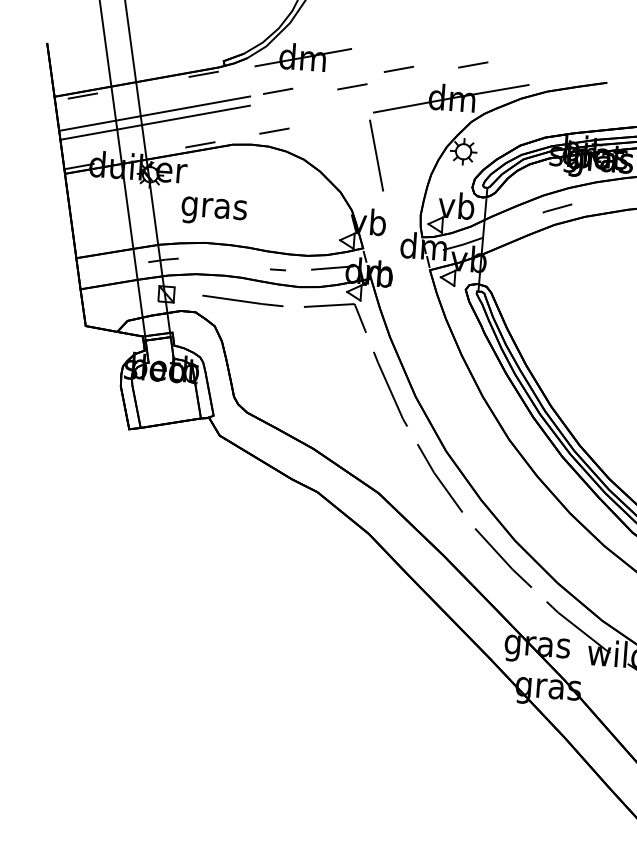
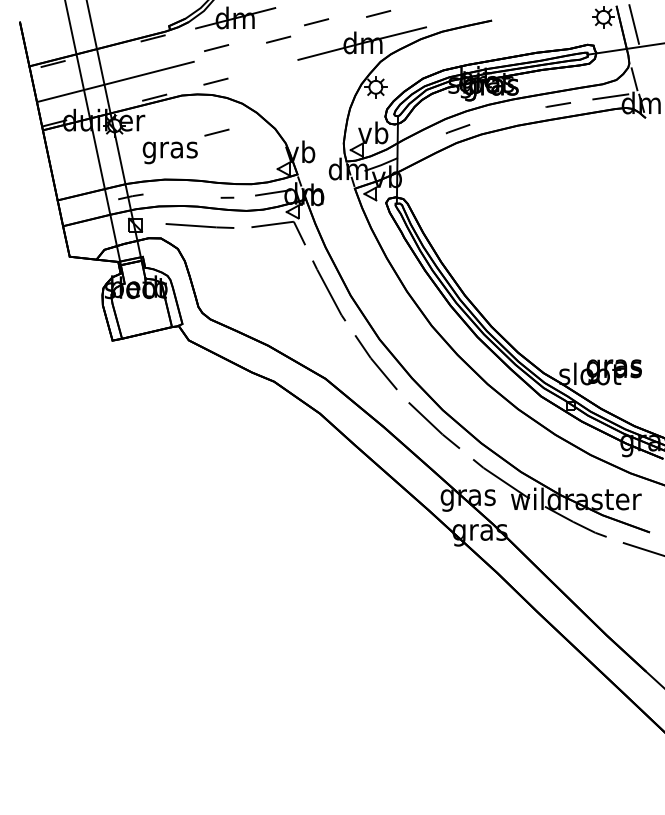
line: (154, 113) -> (114, 74), removed
line: (375, 155) -> (302, 95), removed
line: (270, 191) -> (216, 132), added

